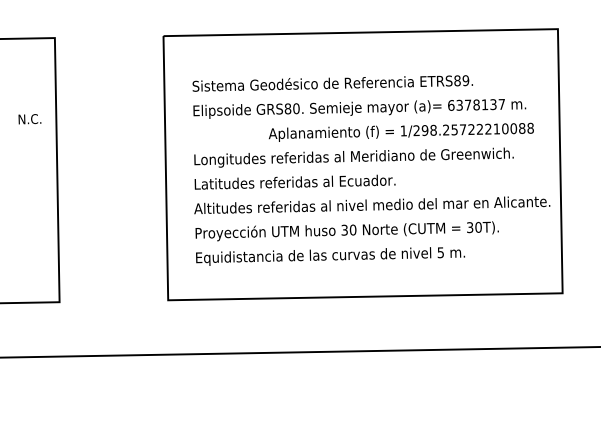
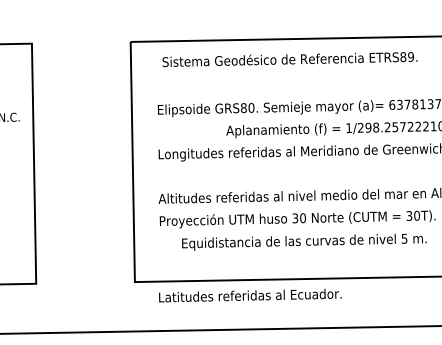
text: (332, 83) -> (289, 59), moved
text: (294, 181) -> (249, 294), moved
text: (330, 256) -> (304, 242), moved

